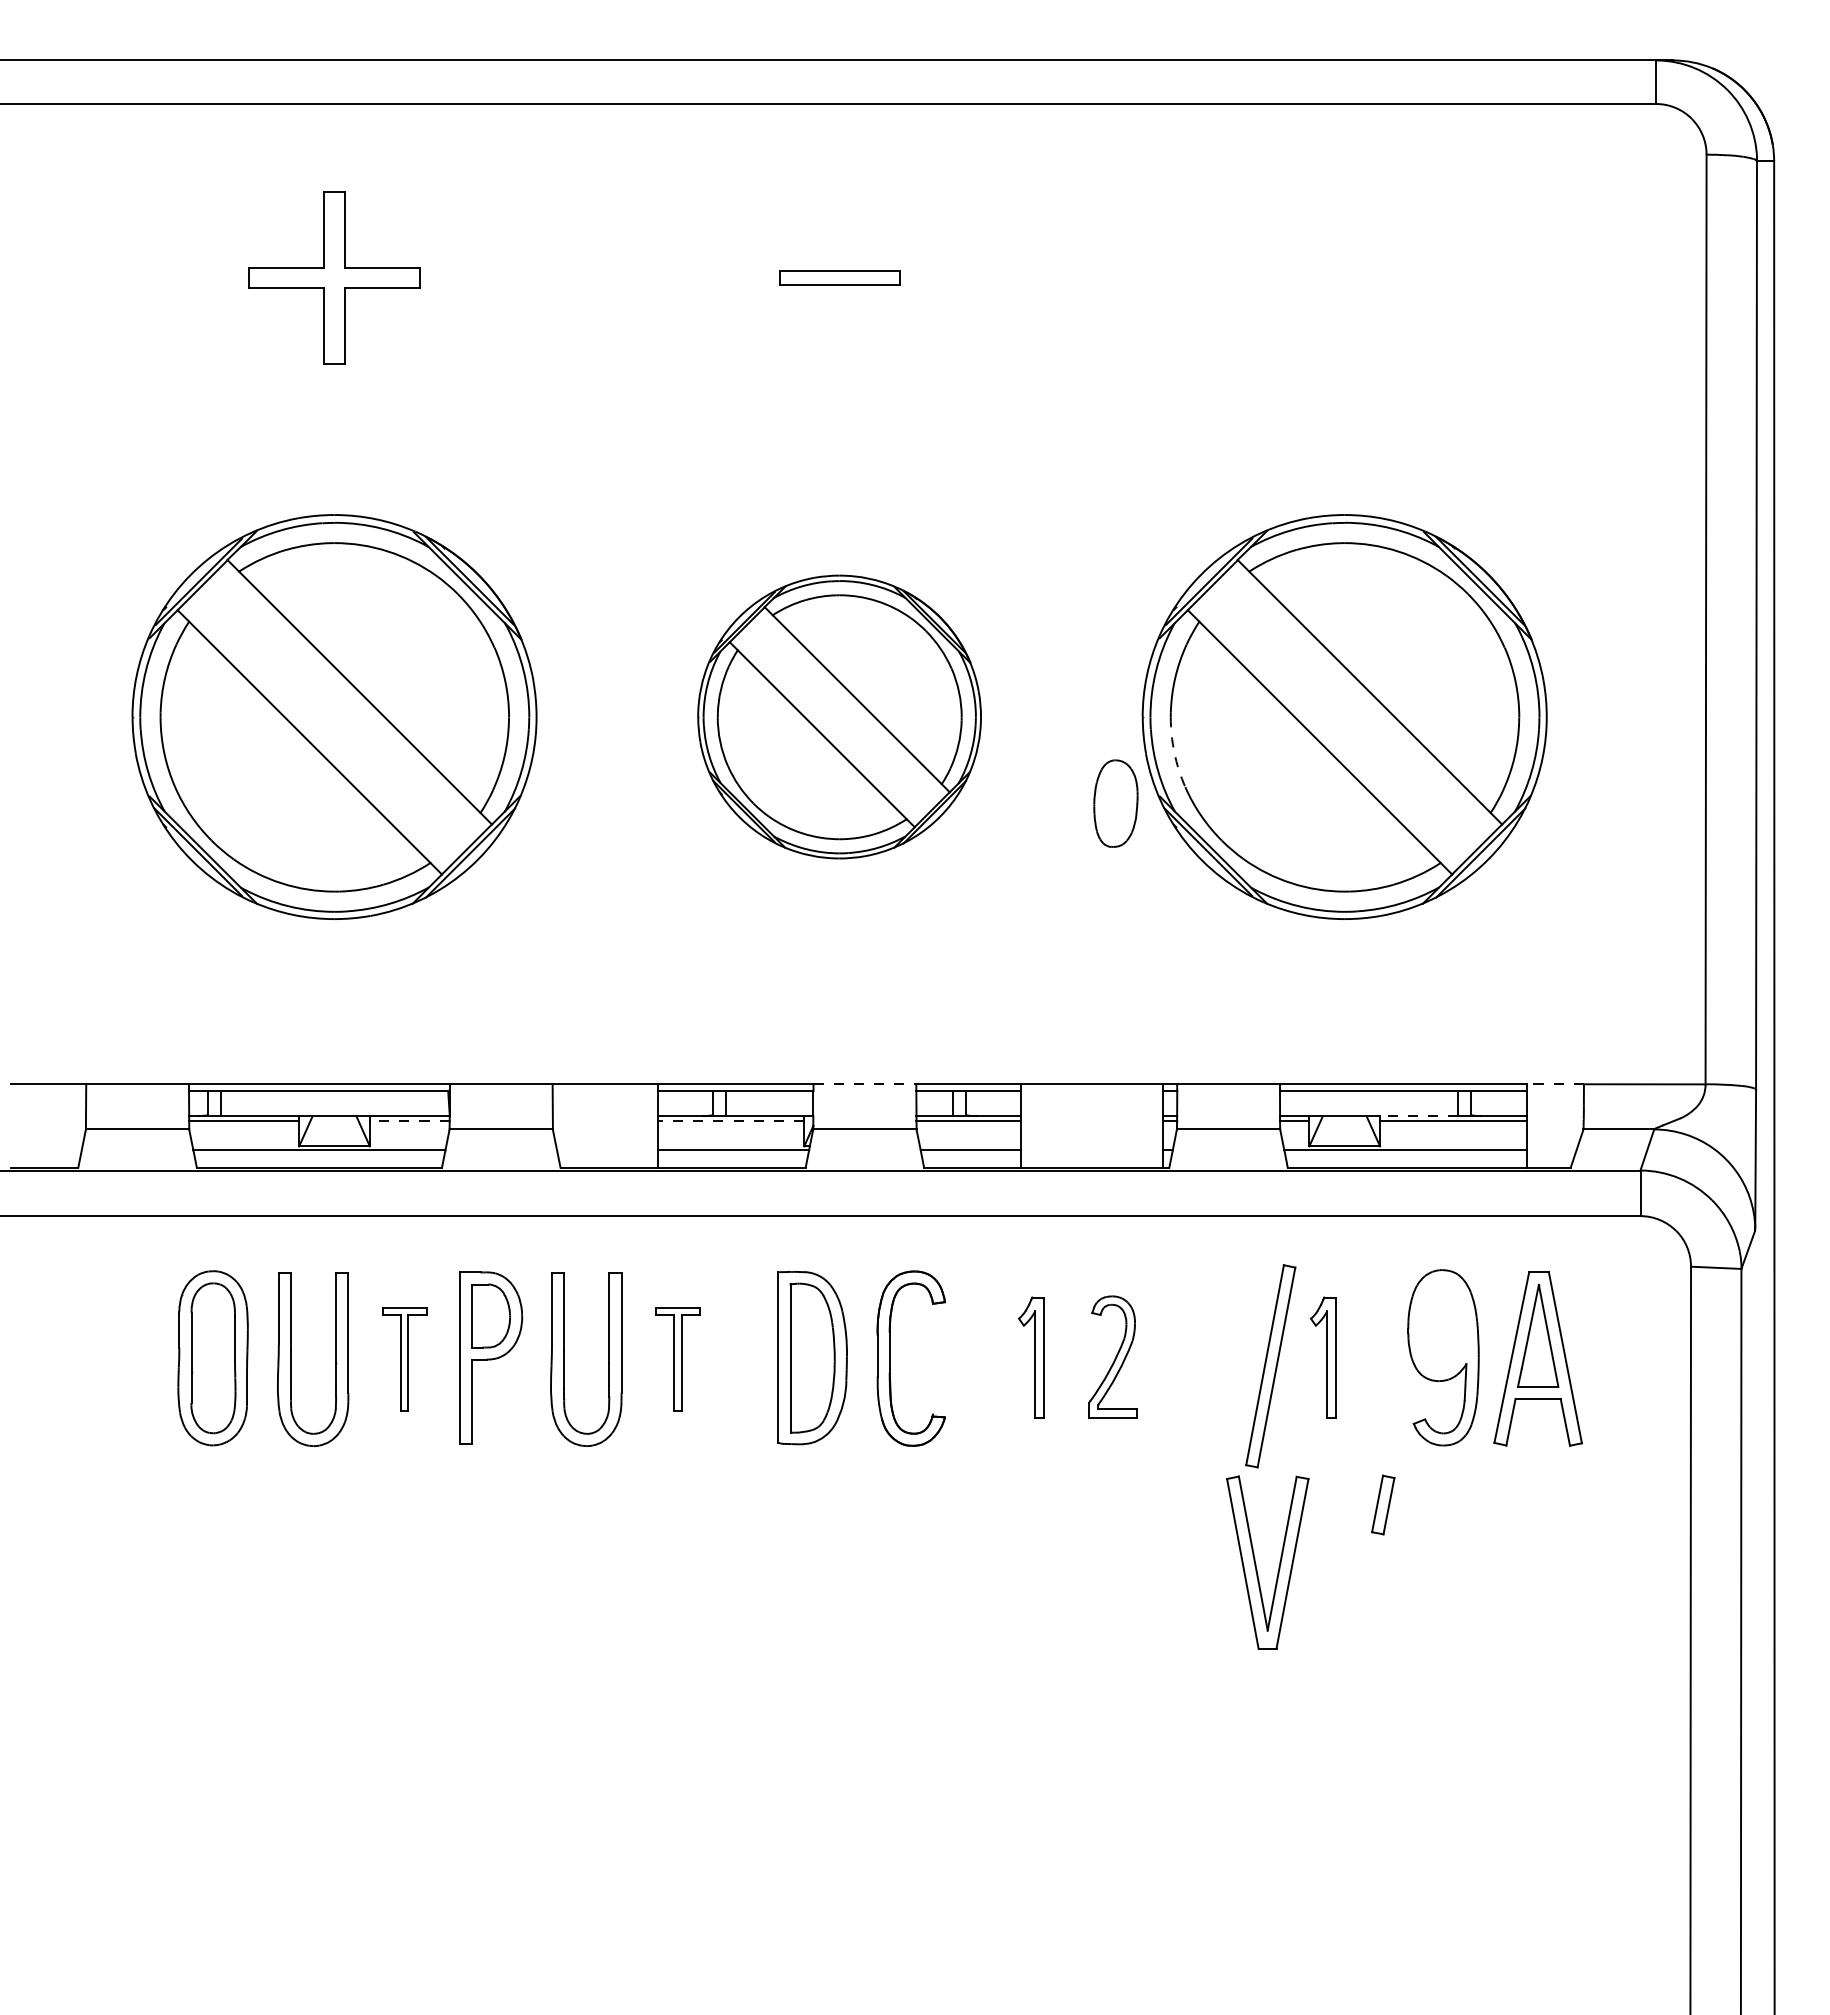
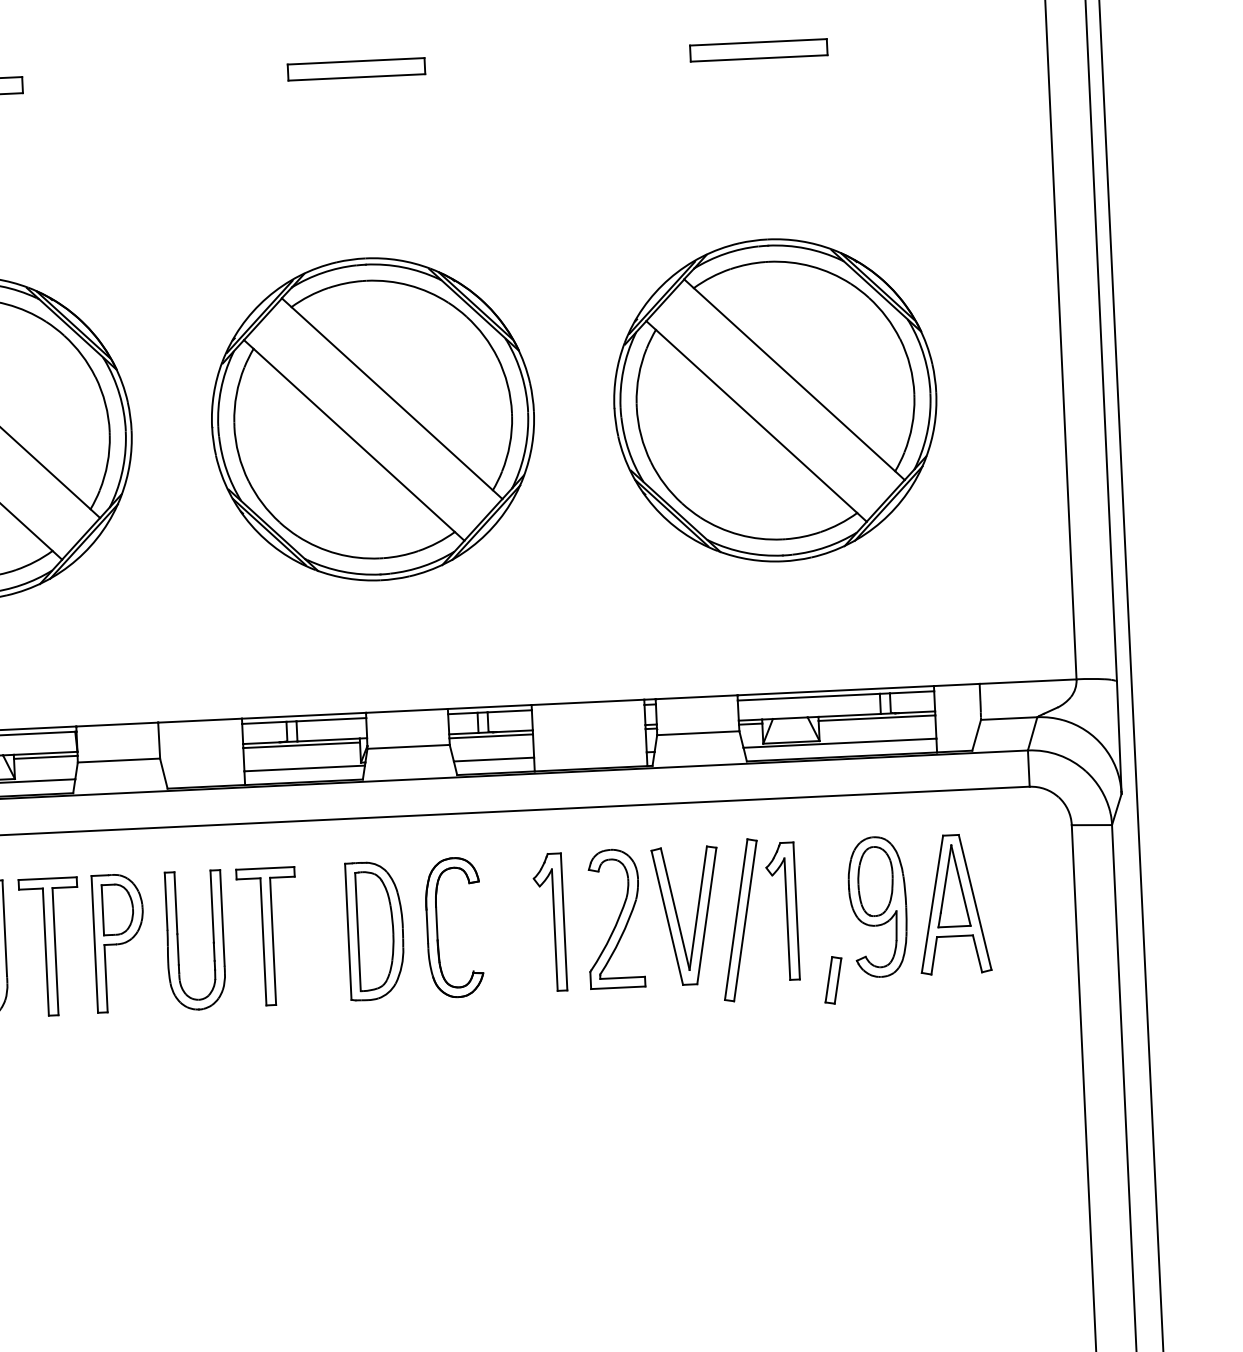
part: (839, 277) -> (356, 69), size x1.43
part: (1344, 277) -> (758, 50), added
part: (839, 716) -> (372, 418), size x1.43
arc: (1174, 752) -> (641, 435), dashed -> solid
part: (1115, 803) -> (875, 881), moved
line: (865, 1084) -> (407, 711), dashed -> solid
line: (1555, 1084) -> (957, 685), dashed -> solid
line: (1418, 1116) -> (849, 715), dashed -> solid
line: (409, 1121) -> (45, 757), dashed -> solid
line: (730, 1121) -> (301, 745), dashed -> solid
part: (1112, 1356) -> (614, 918), size x1.43
part: (1030, 1357) -> (549, 922), size x1.43
part: (1322, 1357) -> (781, 911), size x1.43
part: (404, 1358) -> (50, 946), size x1.67
part: (678, 1358) -> (268, 936), size x1.67
part: (1383, 1504) -> (833, 979), moved
part: (1256, 1563) -> (678, 917), moved

